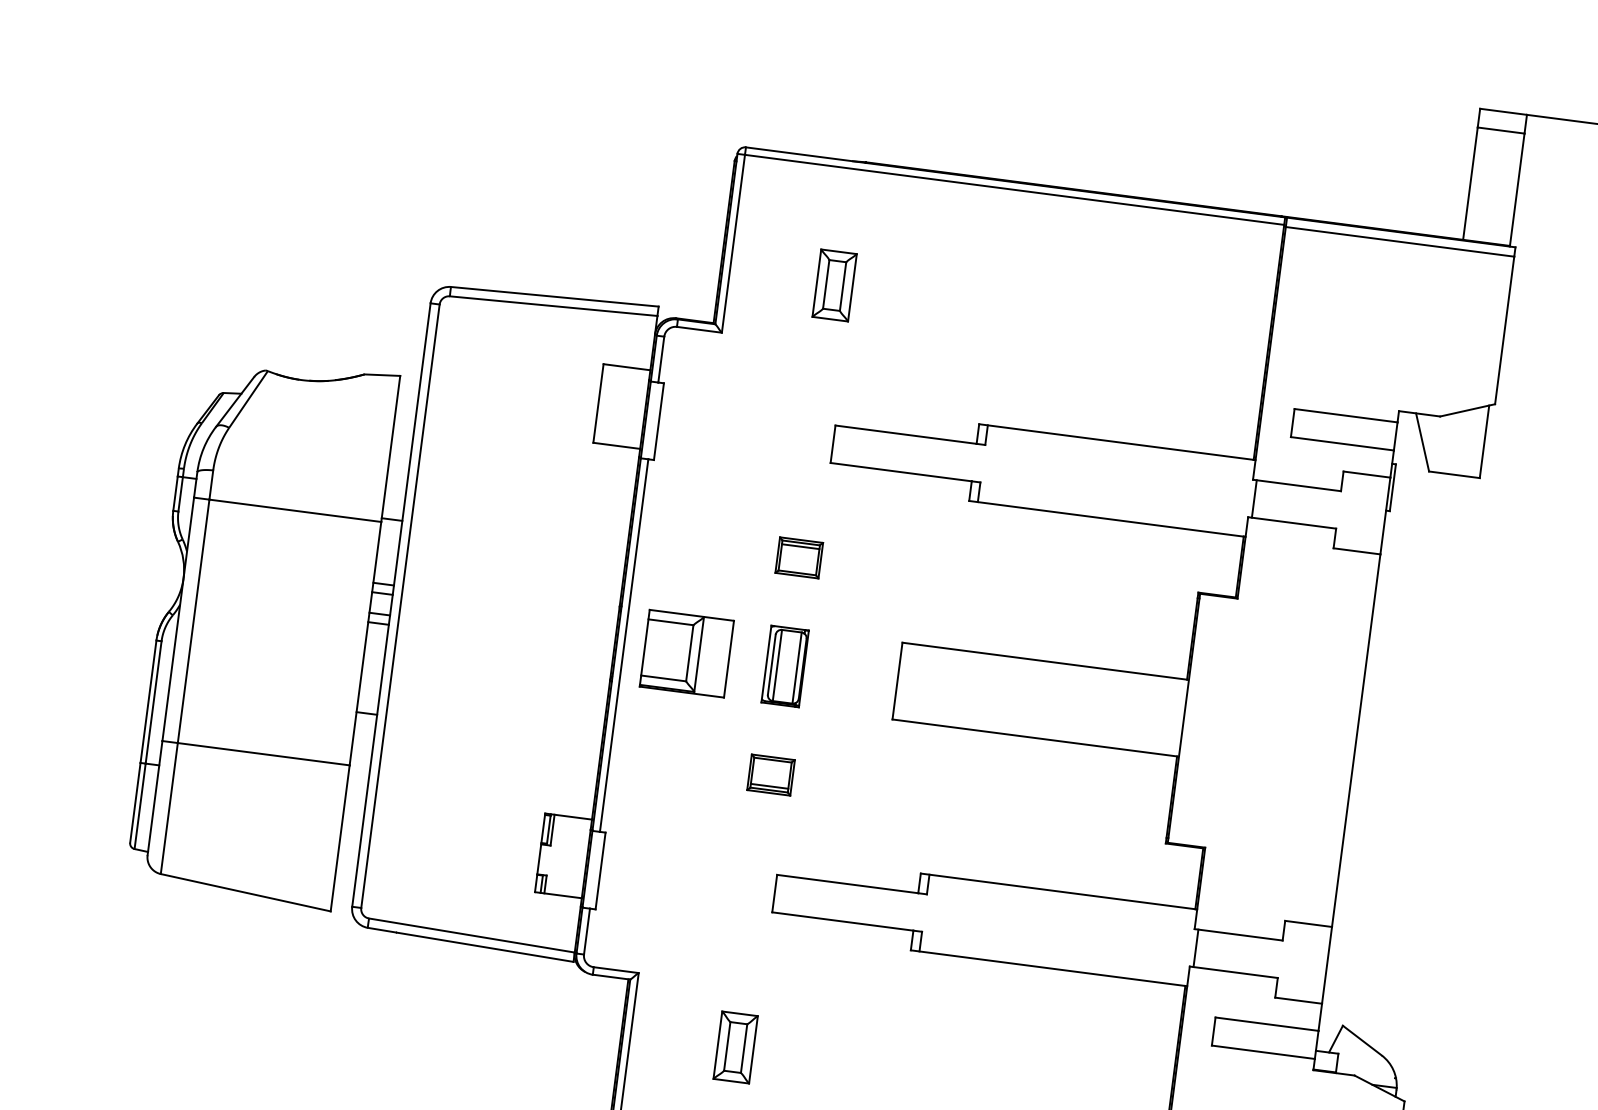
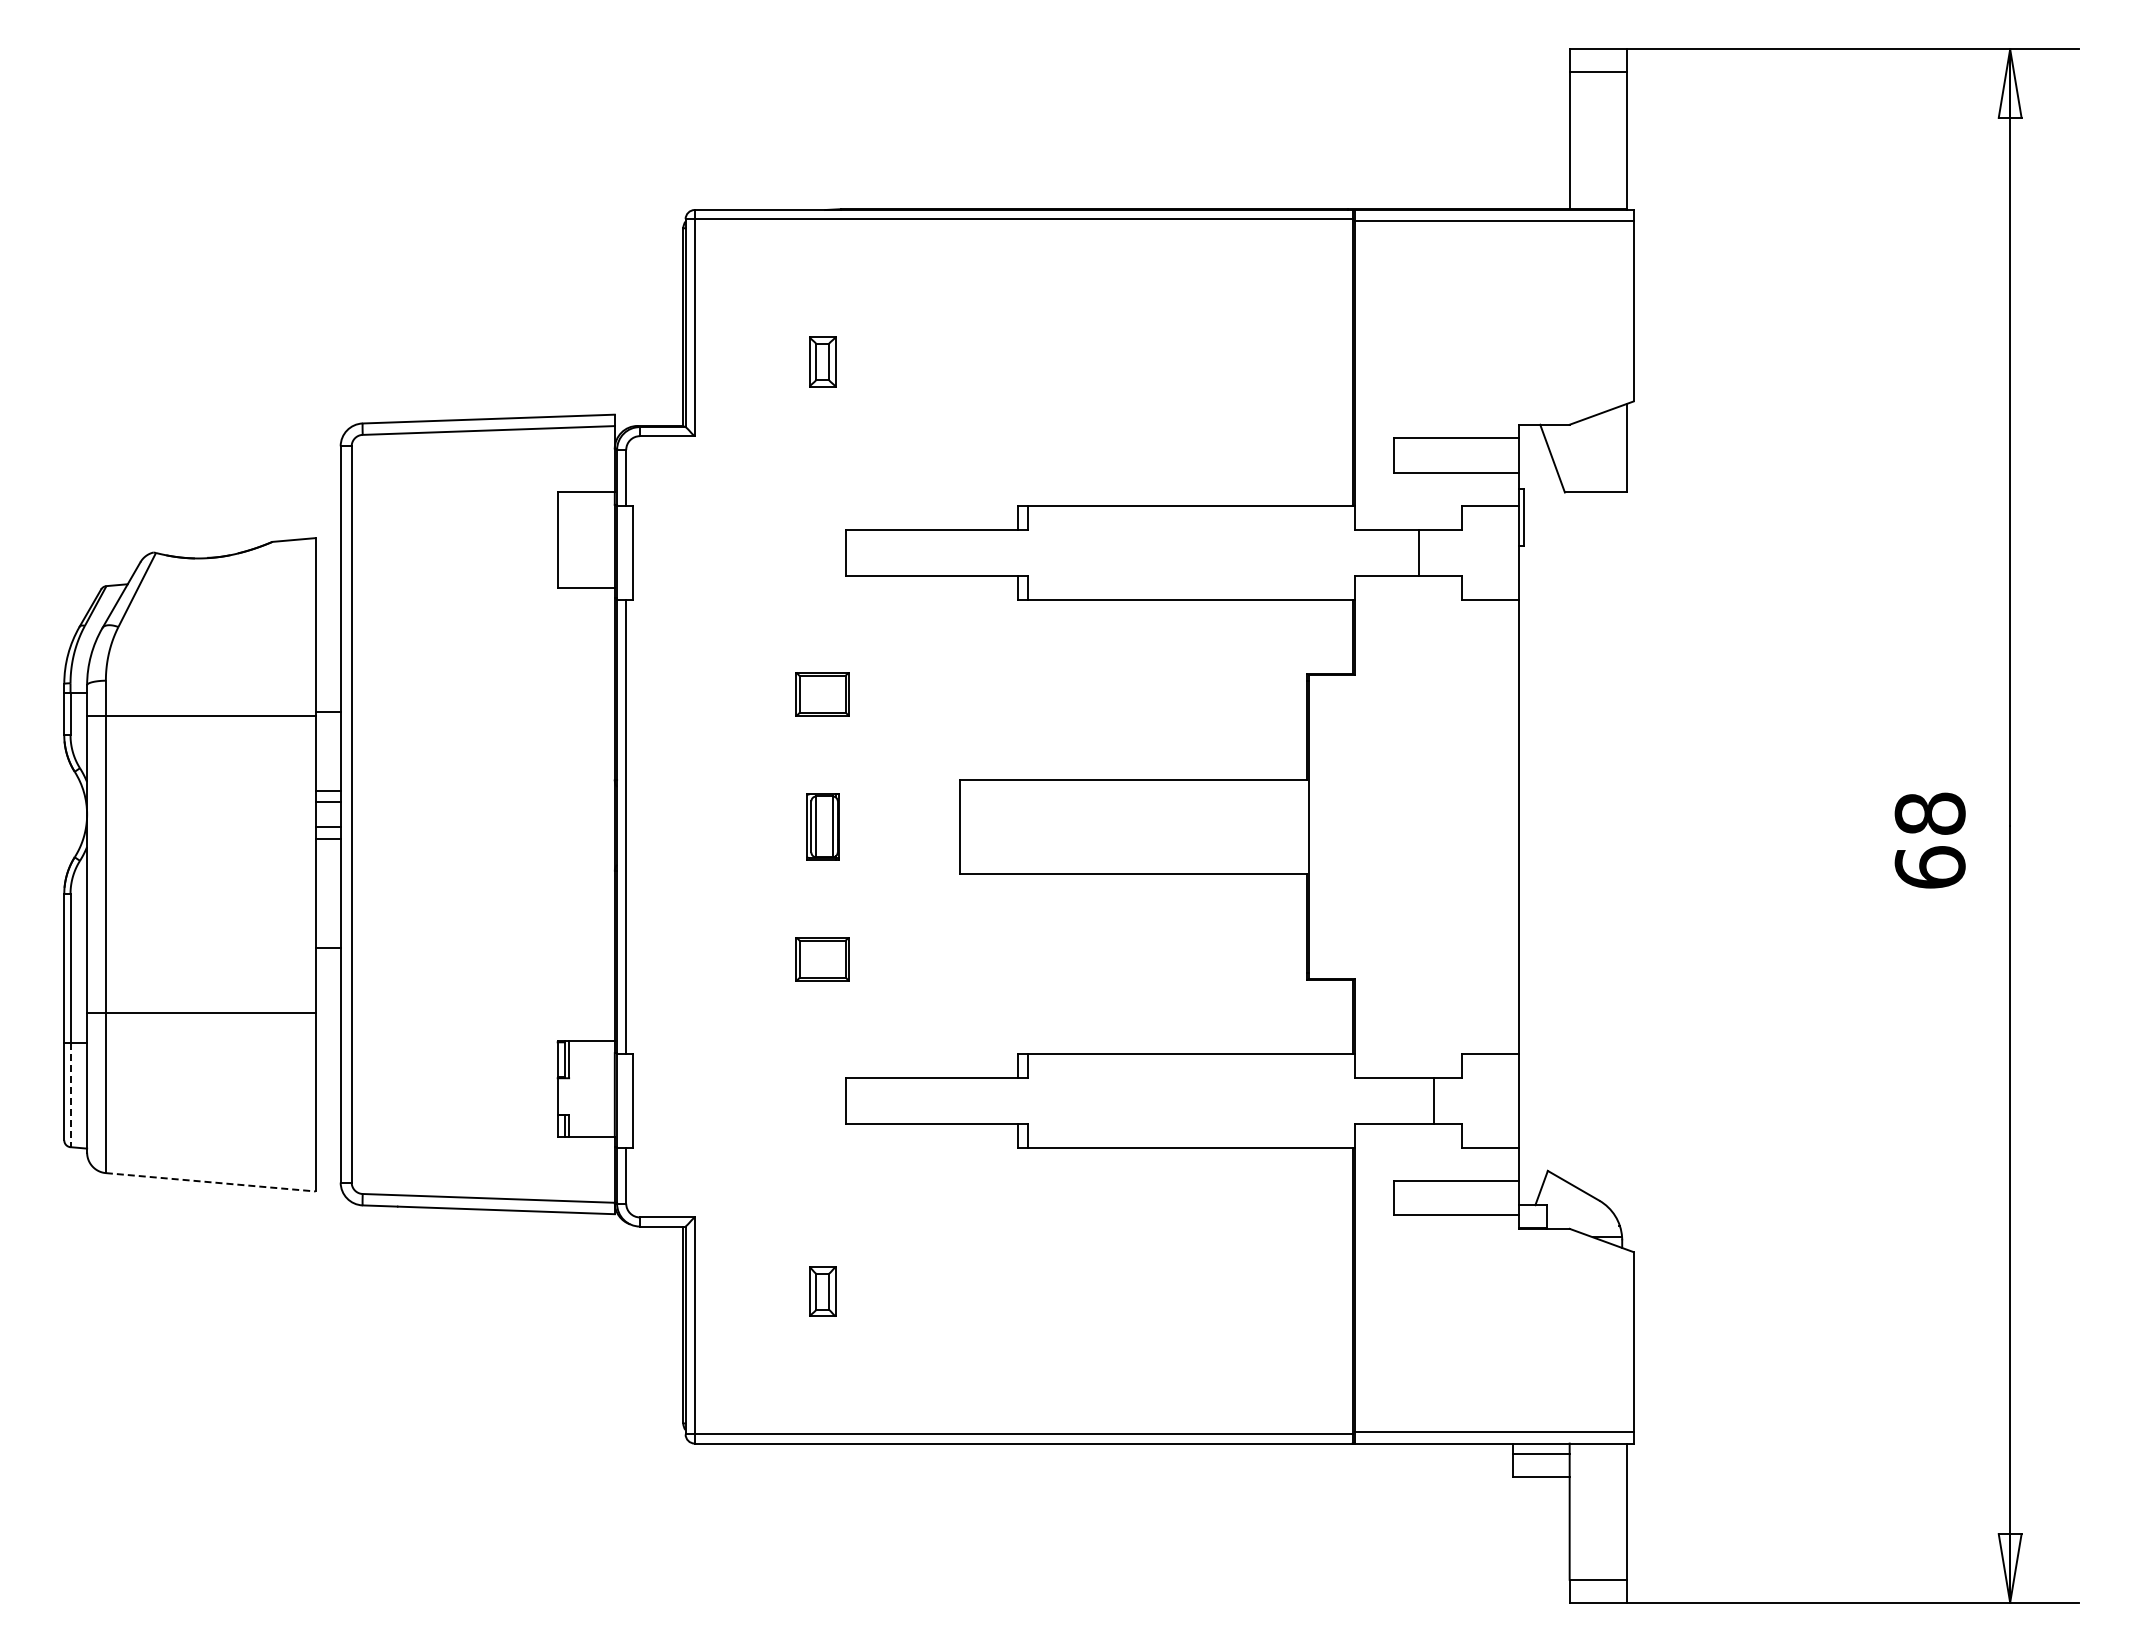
part: (834, 285) -> (822, 361), size x0.6
line: (1254, 498) -> (1418, 552), moved
line: (800, 546) -> (822, 680), removed
part: (686, 653) -> (702, 826), removed
part: (785, 666) -> (822, 826), size x0.7
line: (769, 786) -> (822, 973), removed
line: (140, 806) -> (70, 1095), solid -> dashed
line: (246, 892) -> (211, 1182), solid -> dashed
line: (1196, 947) -> (1433, 1100), moved
part: (735, 1047) -> (822, 1291), size x0.6

